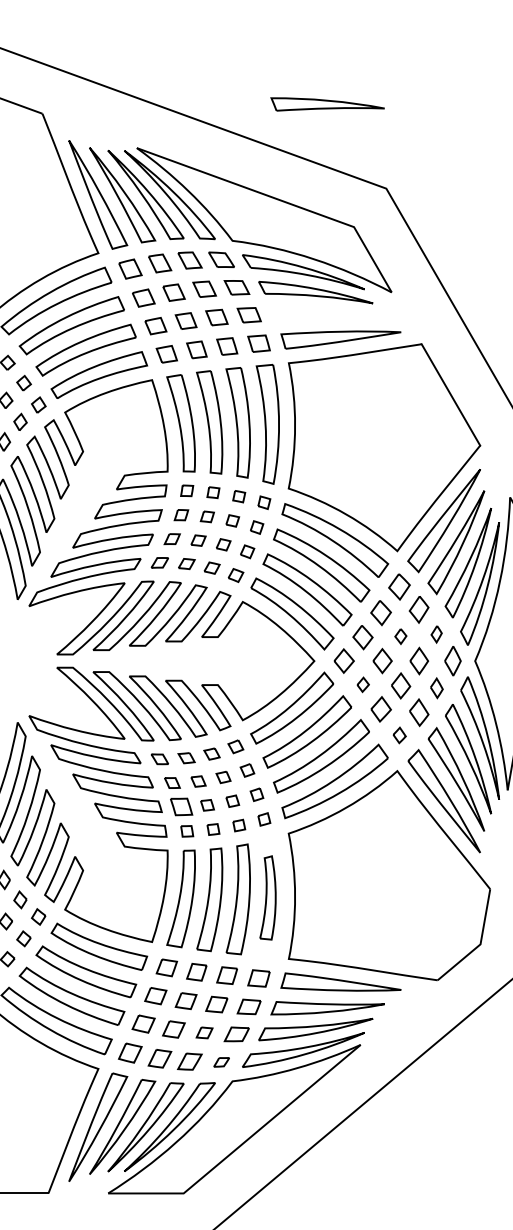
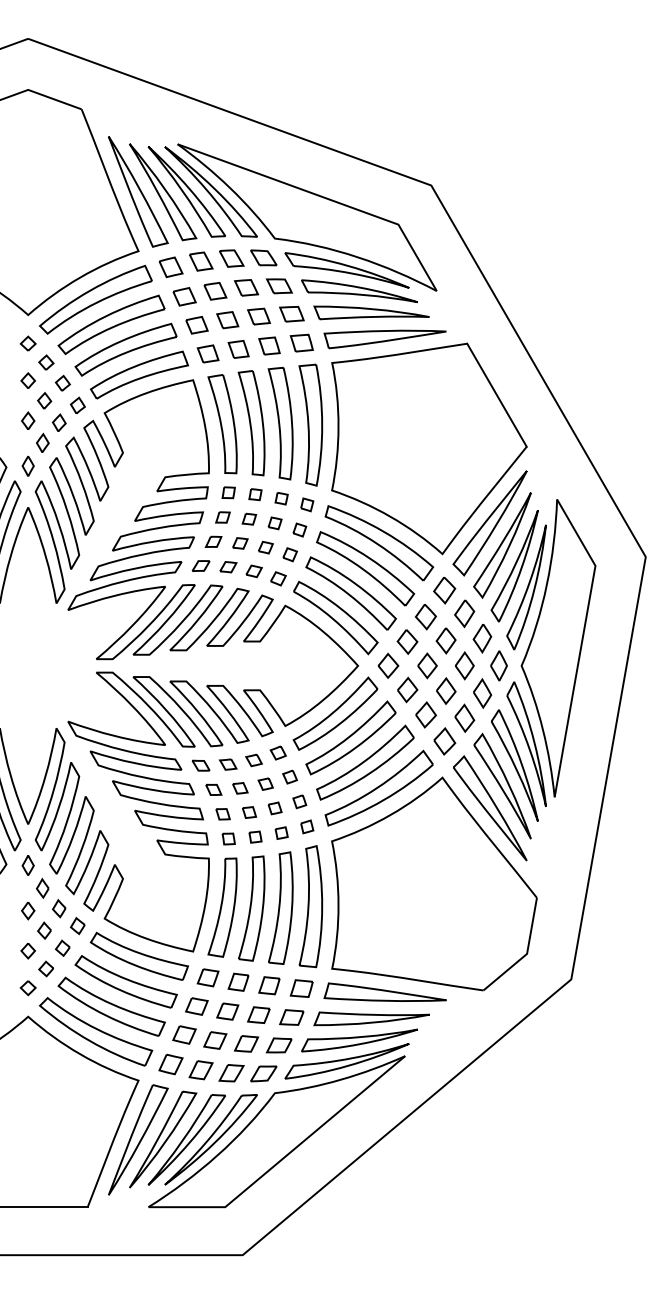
part: (327, 104) -> (371, 312), moved
part: (436, 634) -> (482, 638), size x1.67
part: (400, 636) -> (445, 640), size x1.67
part: (362, 684) -> (407, 689), size x1.67
part: (436, 688) -> (482, 693), size x1.43
part: (399, 735) -> (444, 741), size x1.67
part: (180, 807) -> (222, 814), size x0.62
part: (267, 897) -> (310, 906), size x1.43
part: (204, 1032) -> (246, 1043), size x1.43
part: (221, 1061) -> (263, 1073), size x1.67

